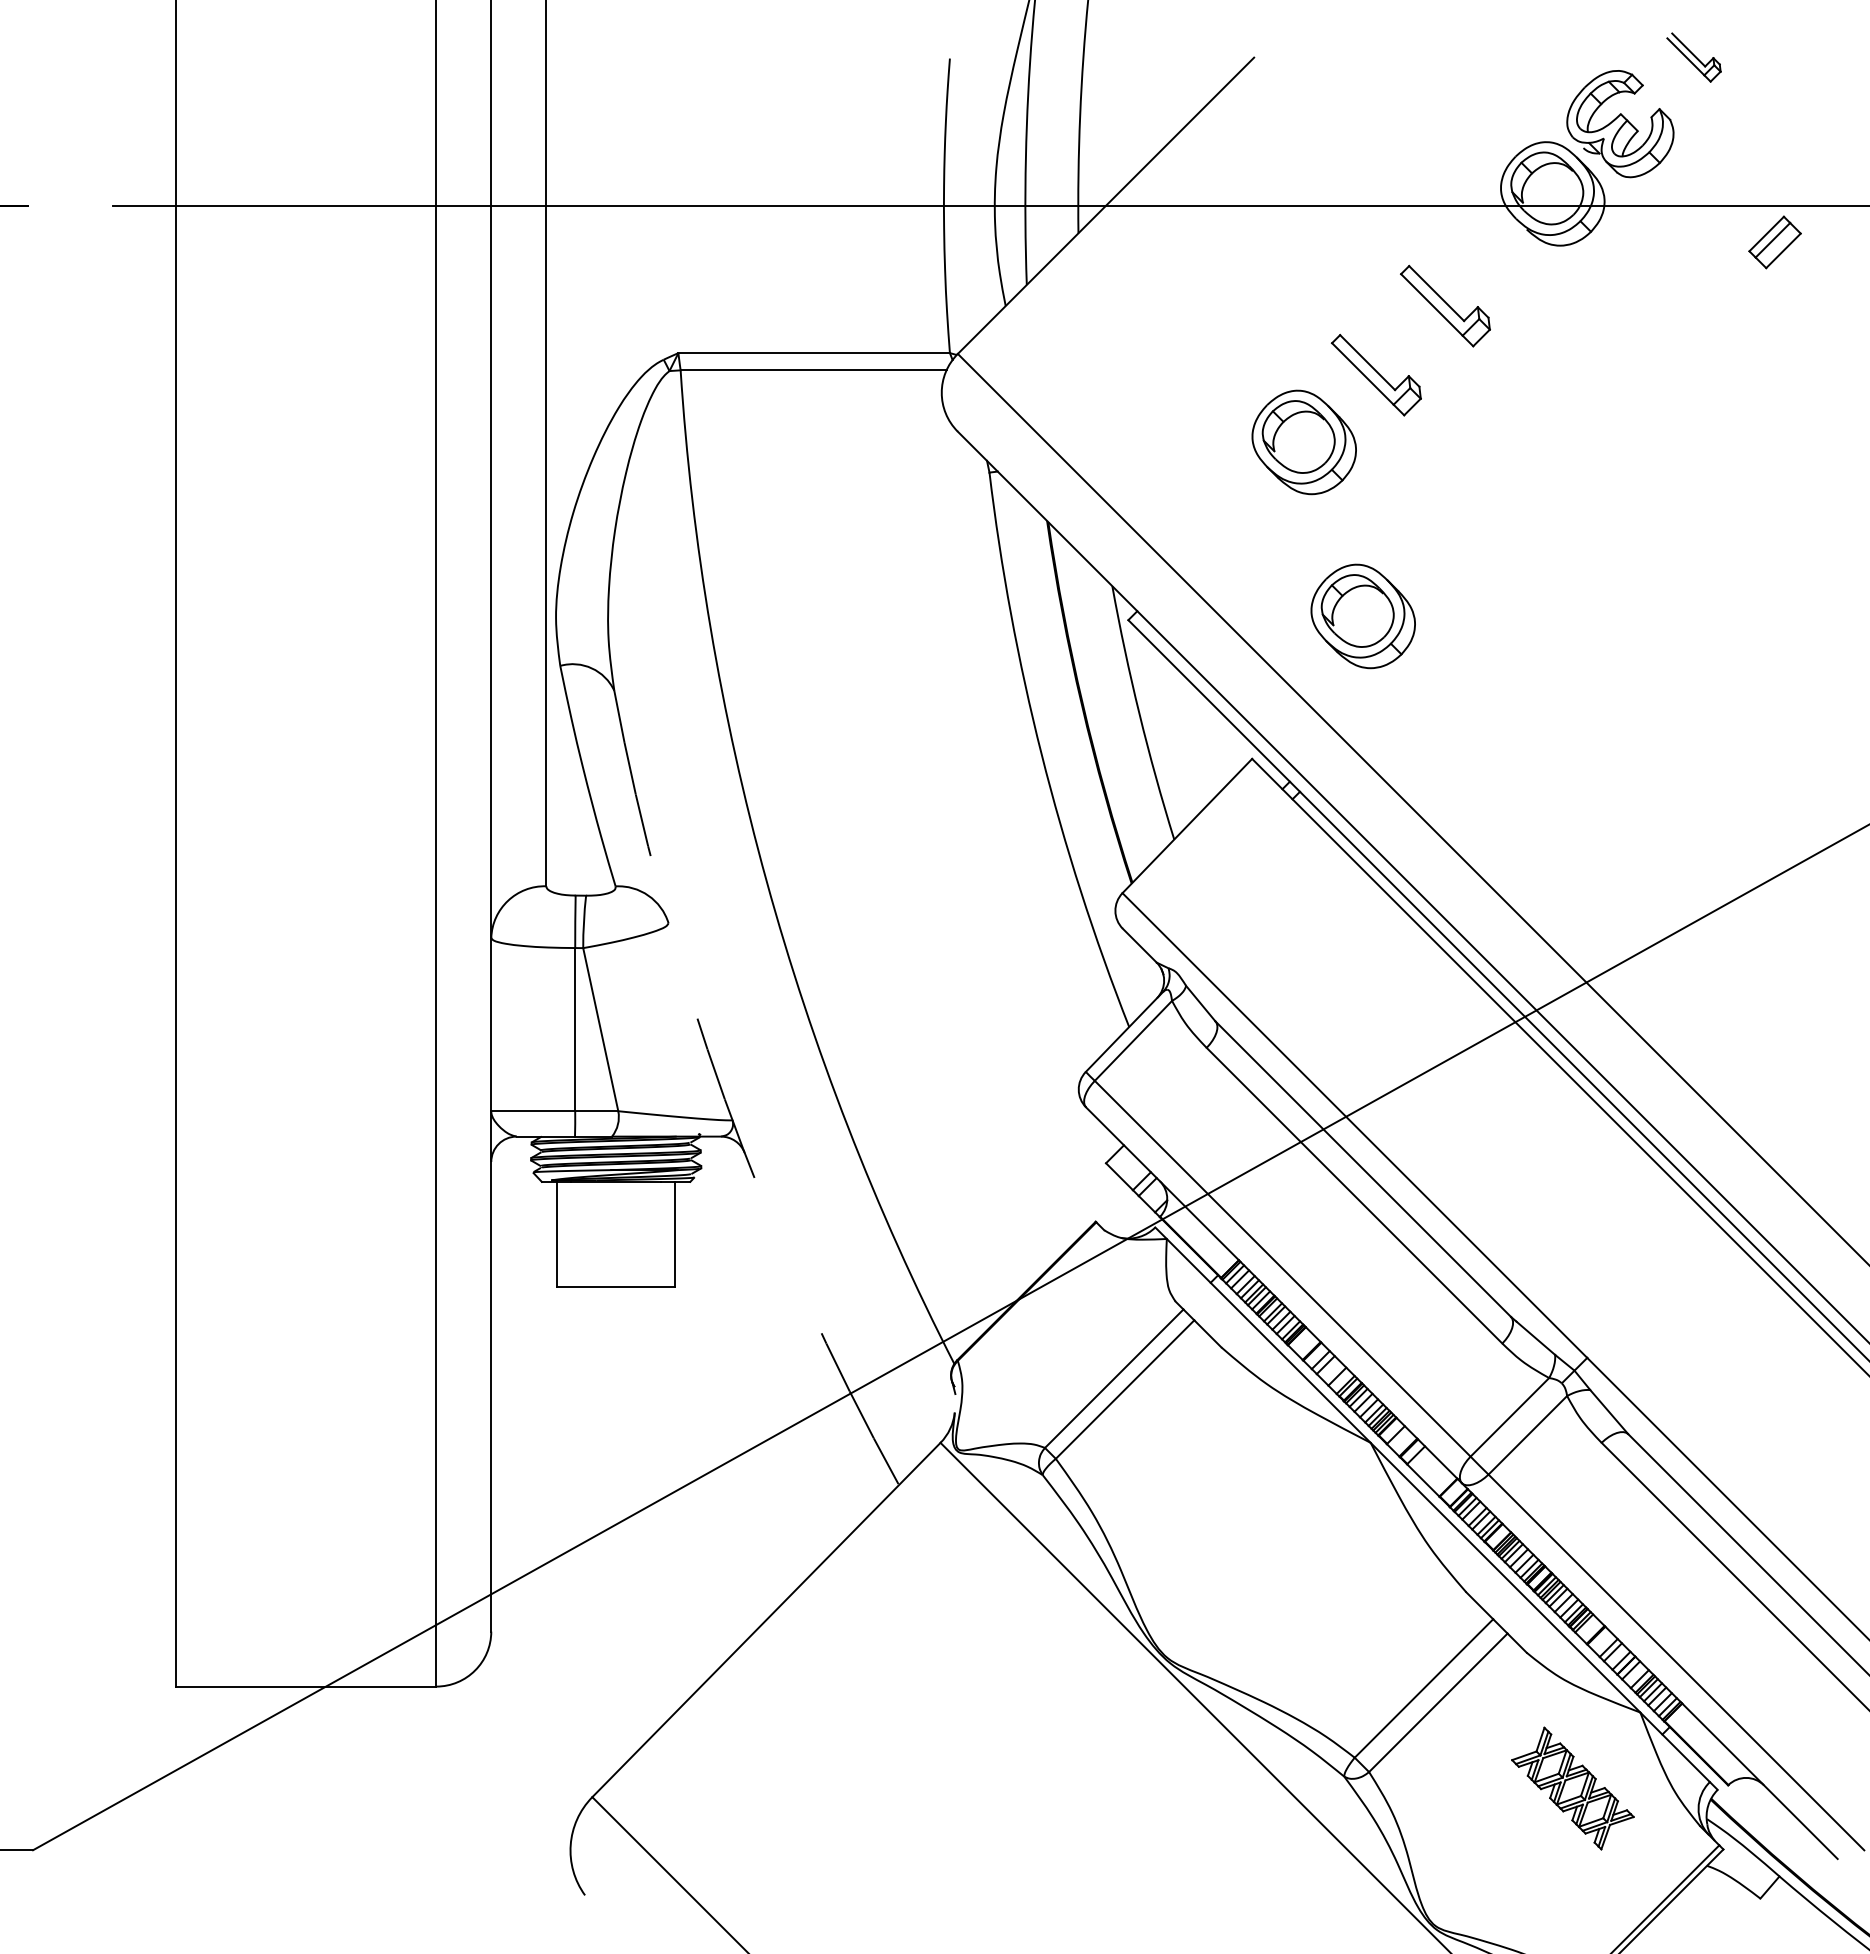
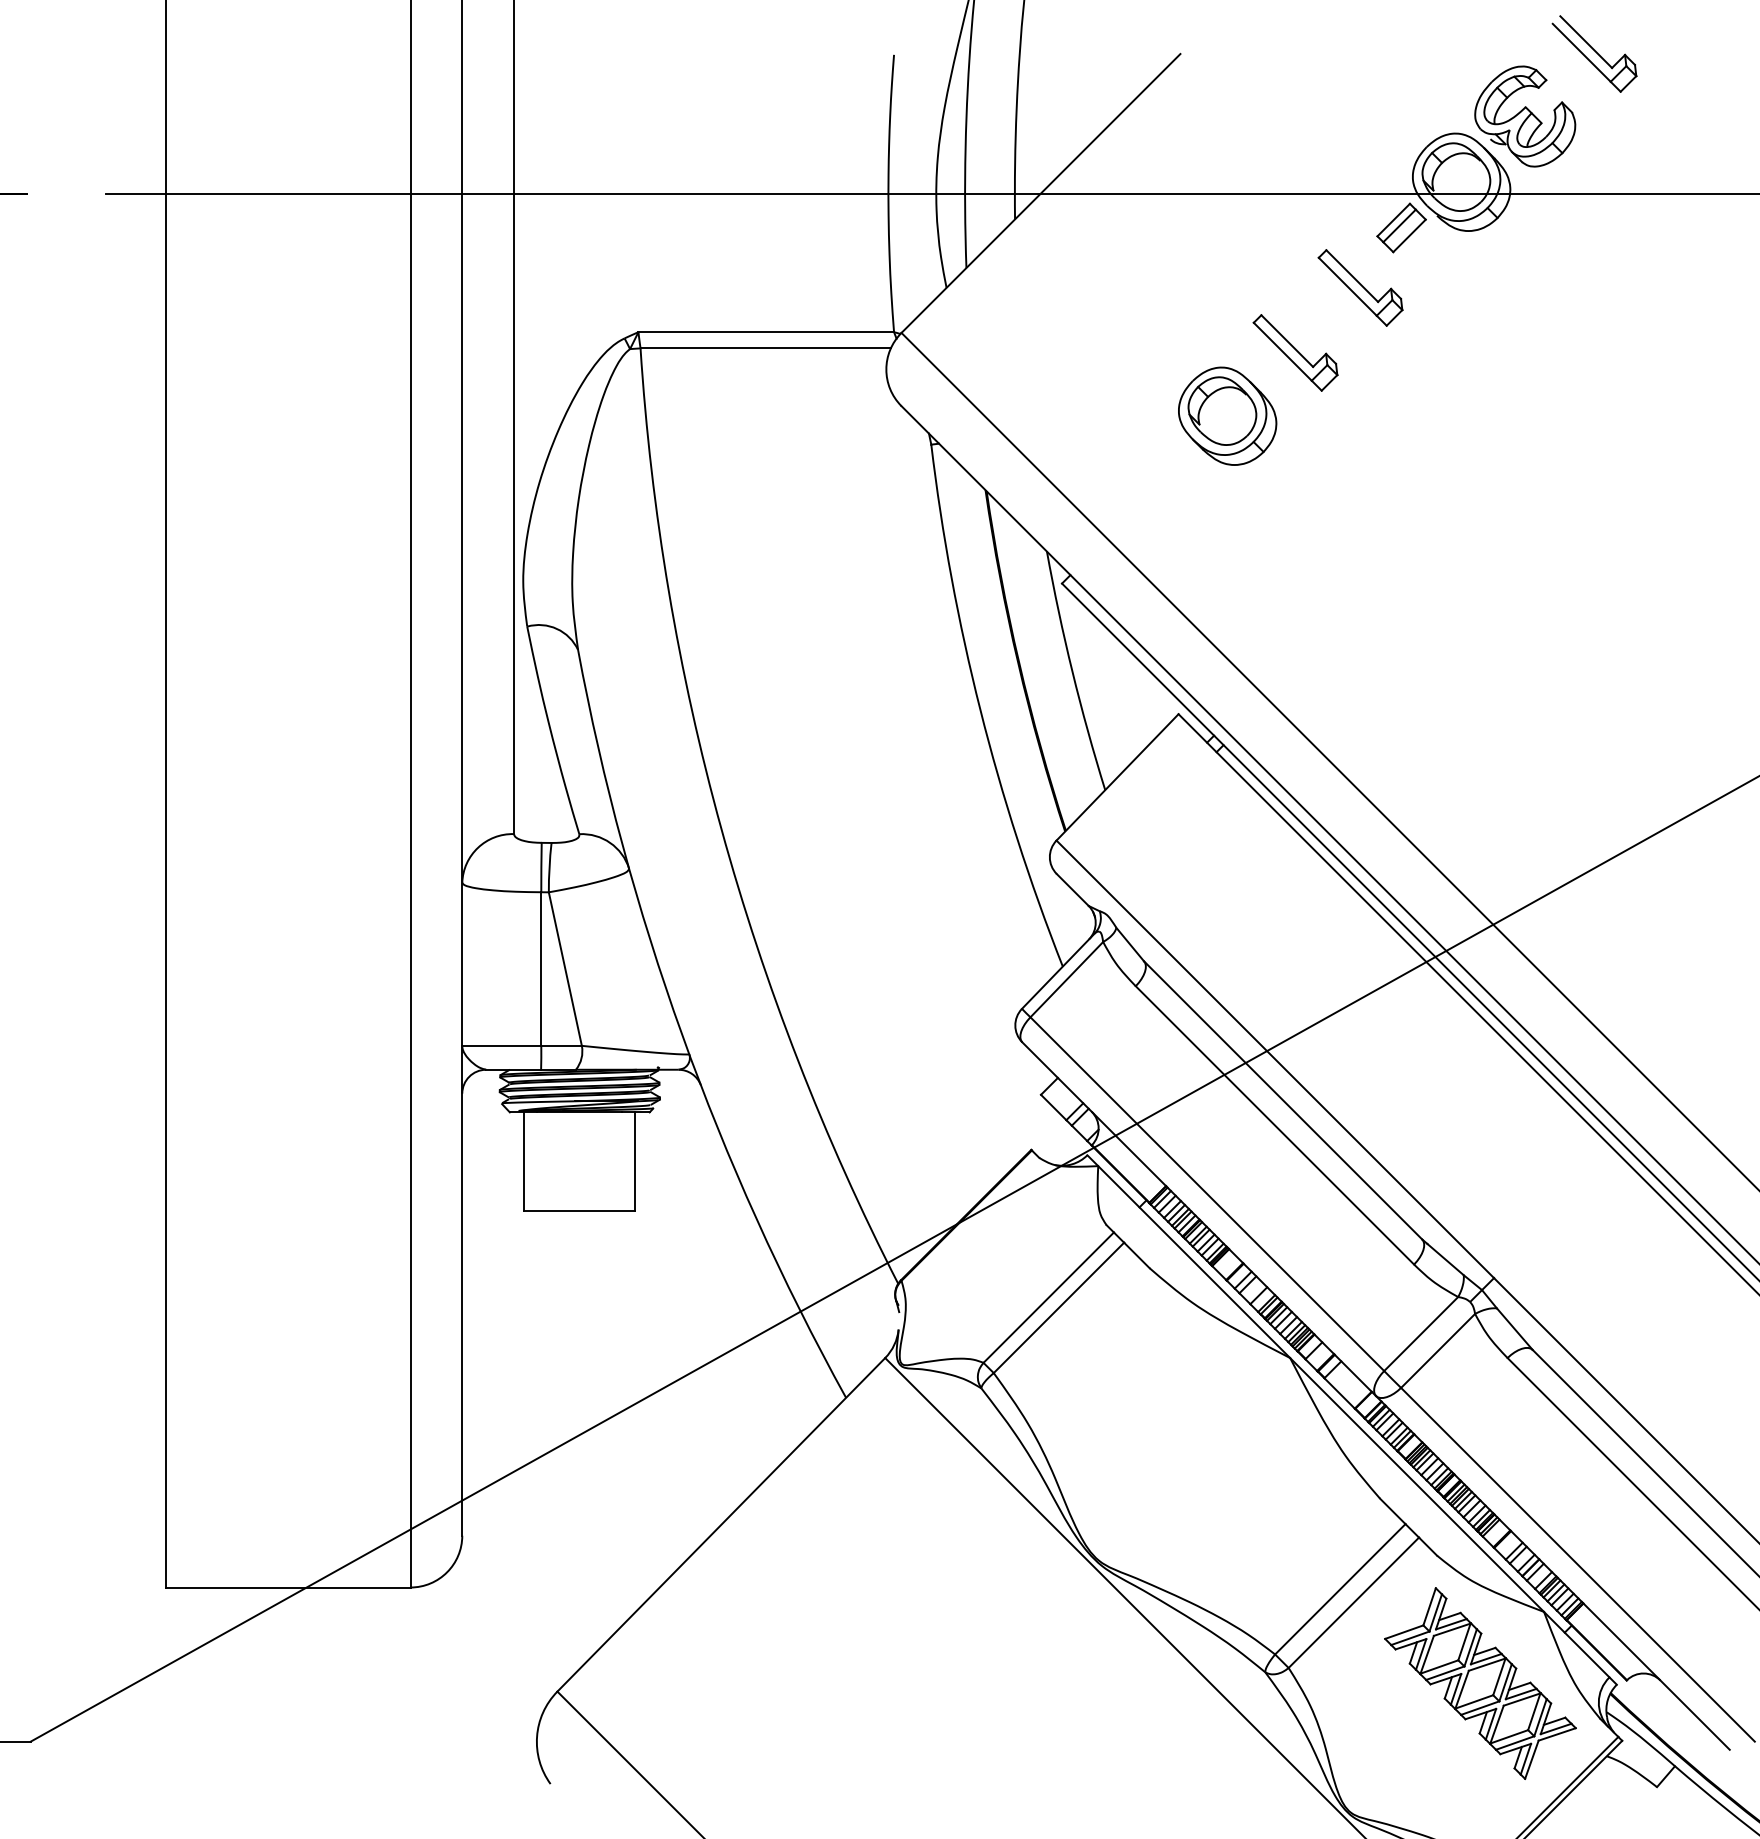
part: (1693, 57) -> (1594, 53), size x1.67
part: (1774, 242) -> (1401, 228), moved
part: (1362, 616) -> (1282, 580), removed
arc: (724, 1099) -> (681, 1034), dashed -> solid
part: (1572, 1788) -> (1480, 1683), size x1.67

